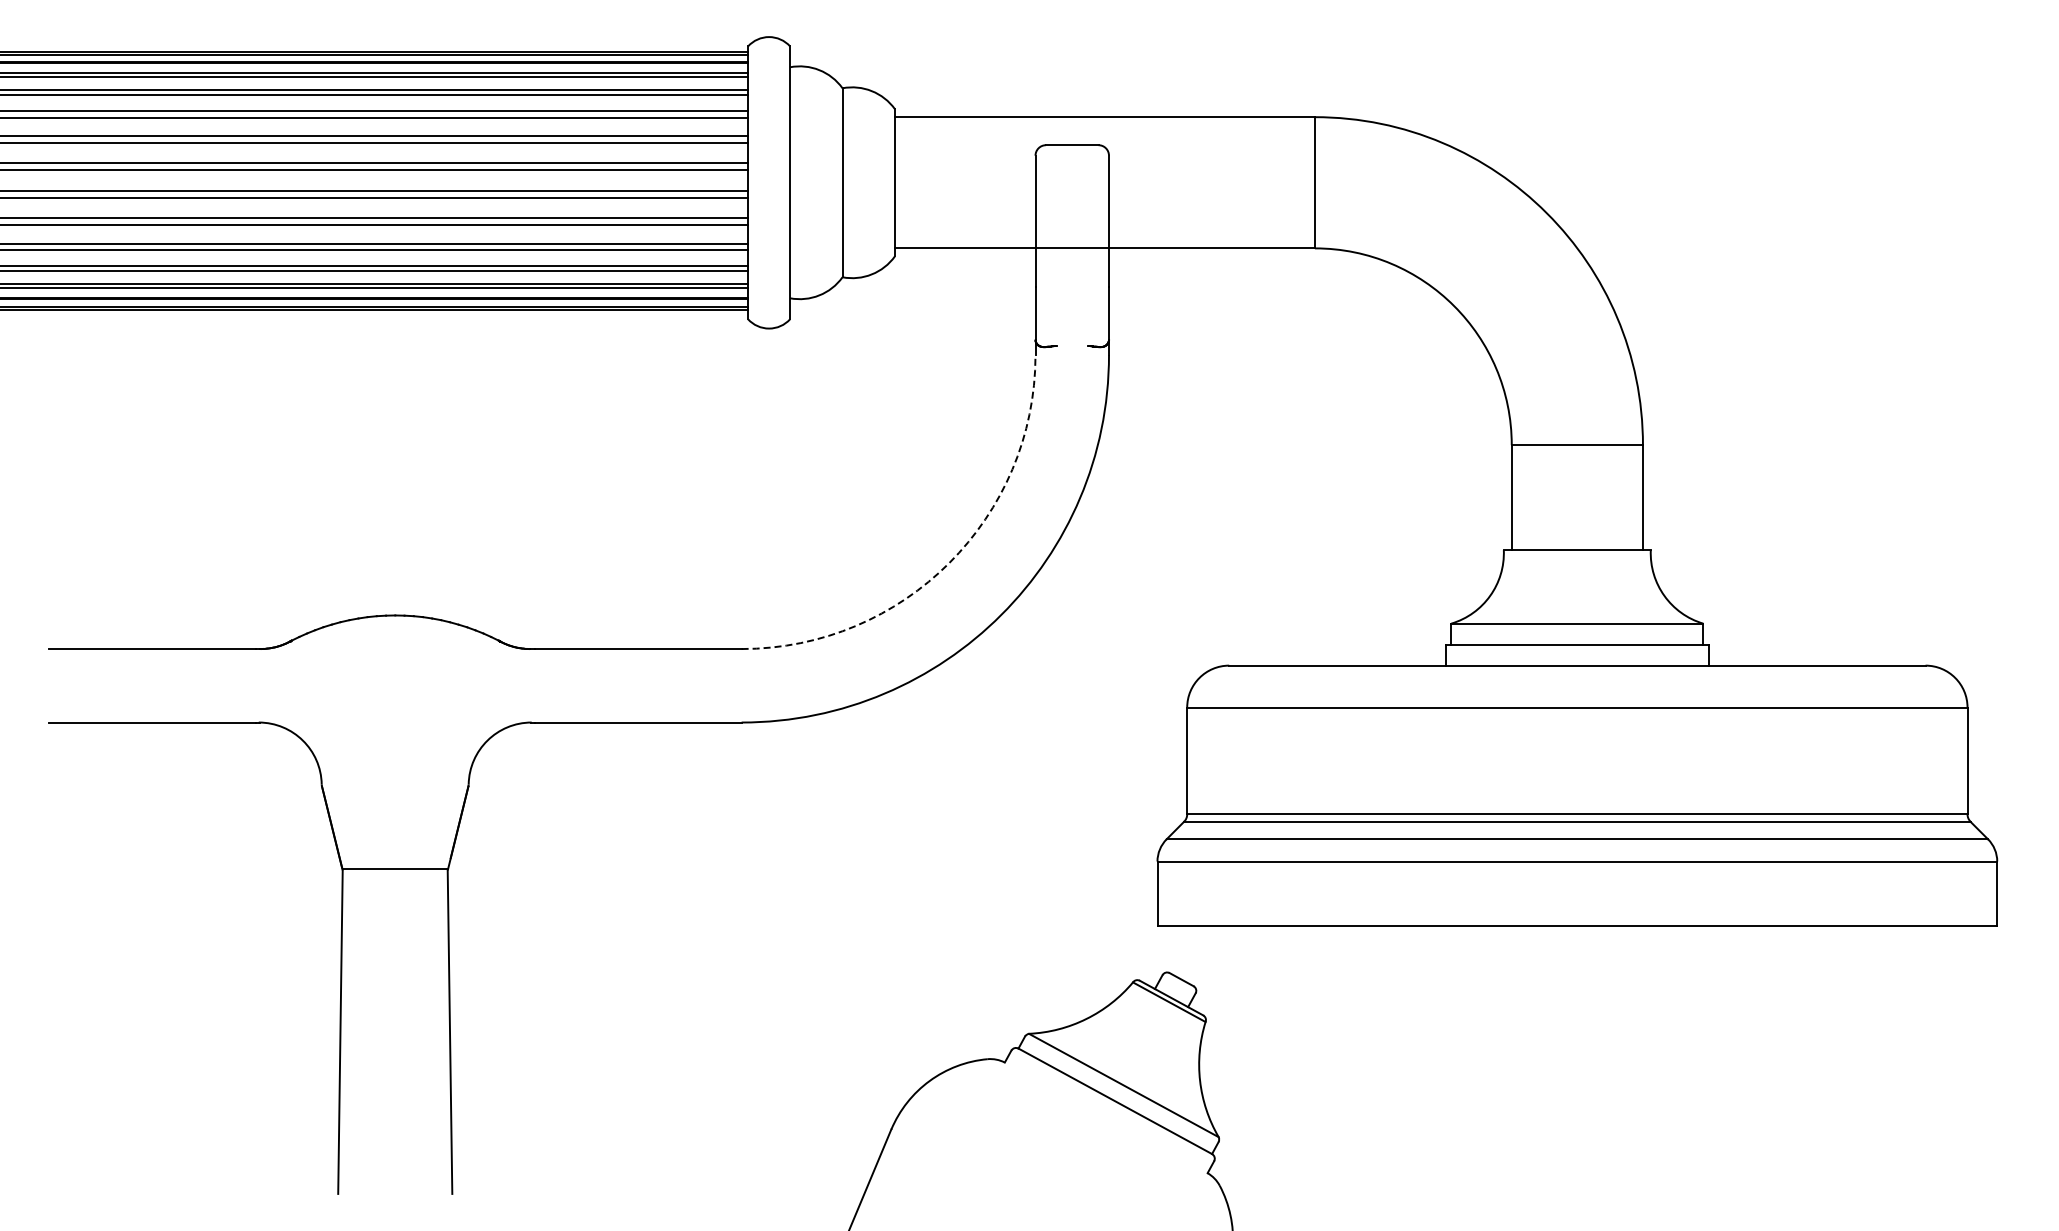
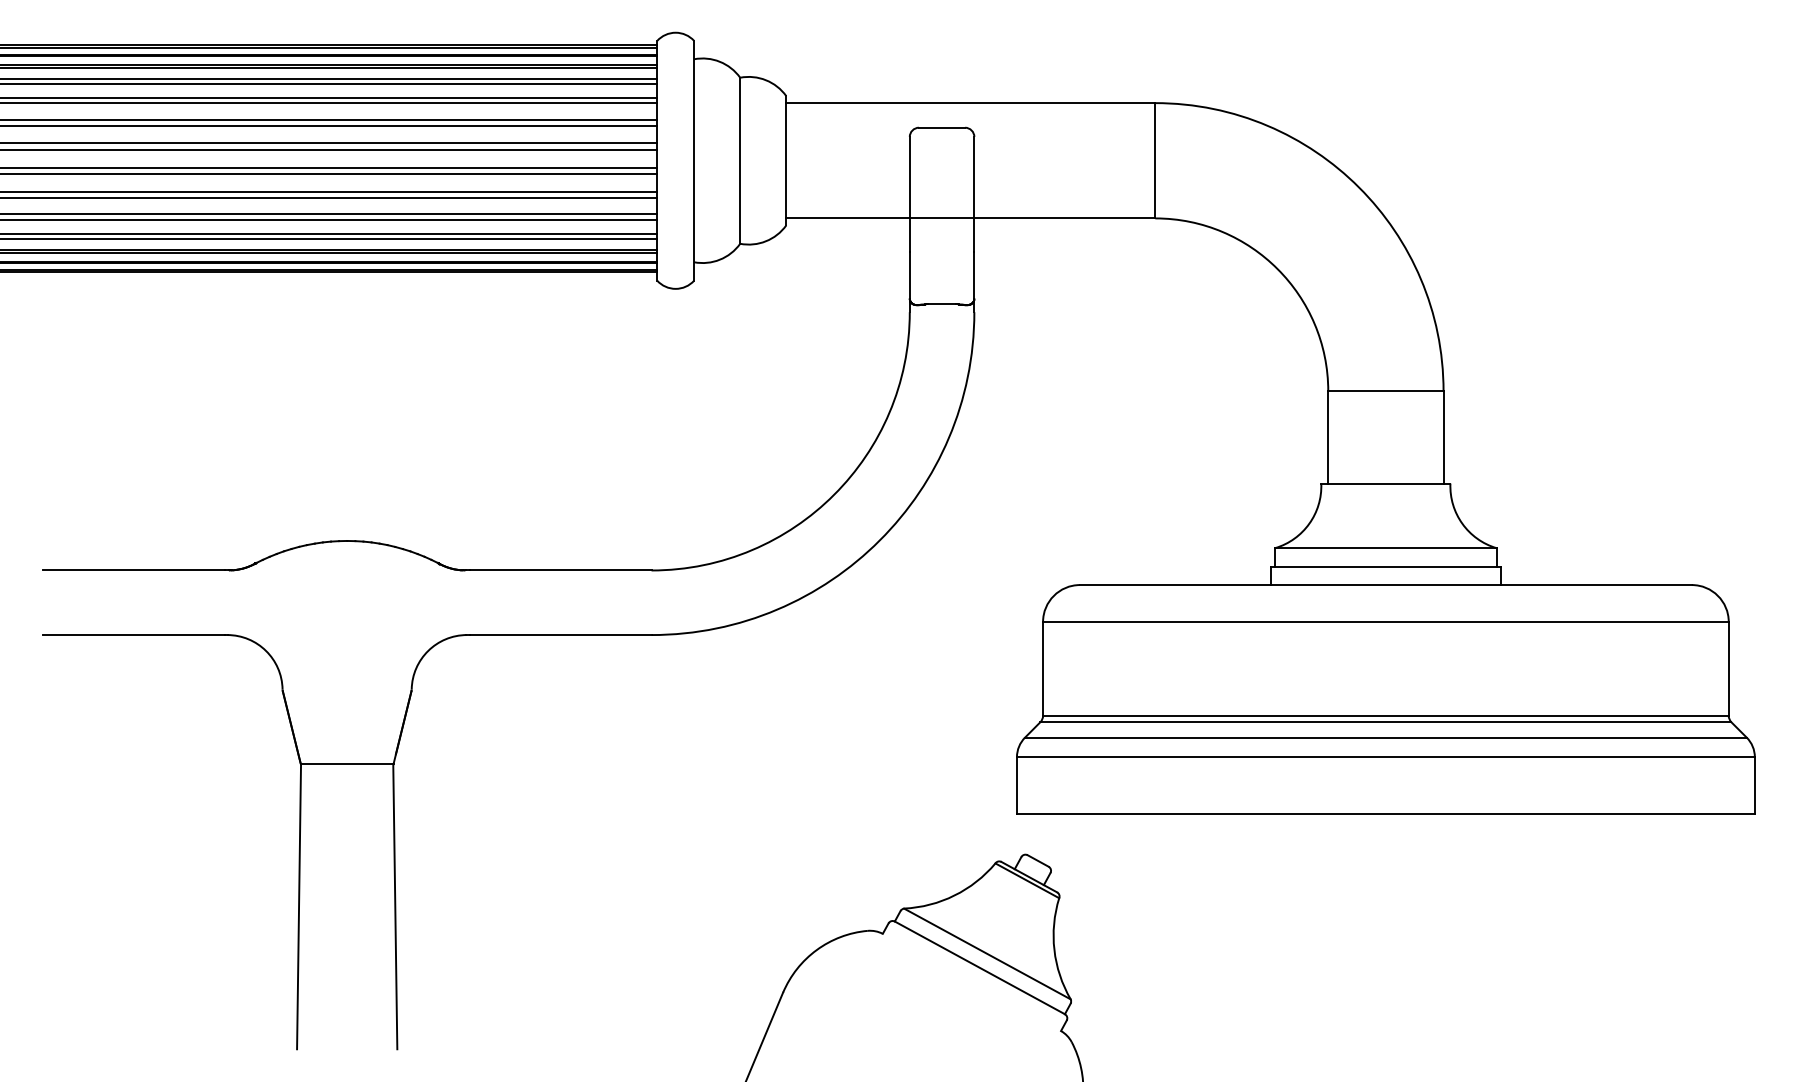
line: (1072, 346) -> (942, 304), added
arc: (949, 562) -> (834, 494), dashed -> solid

